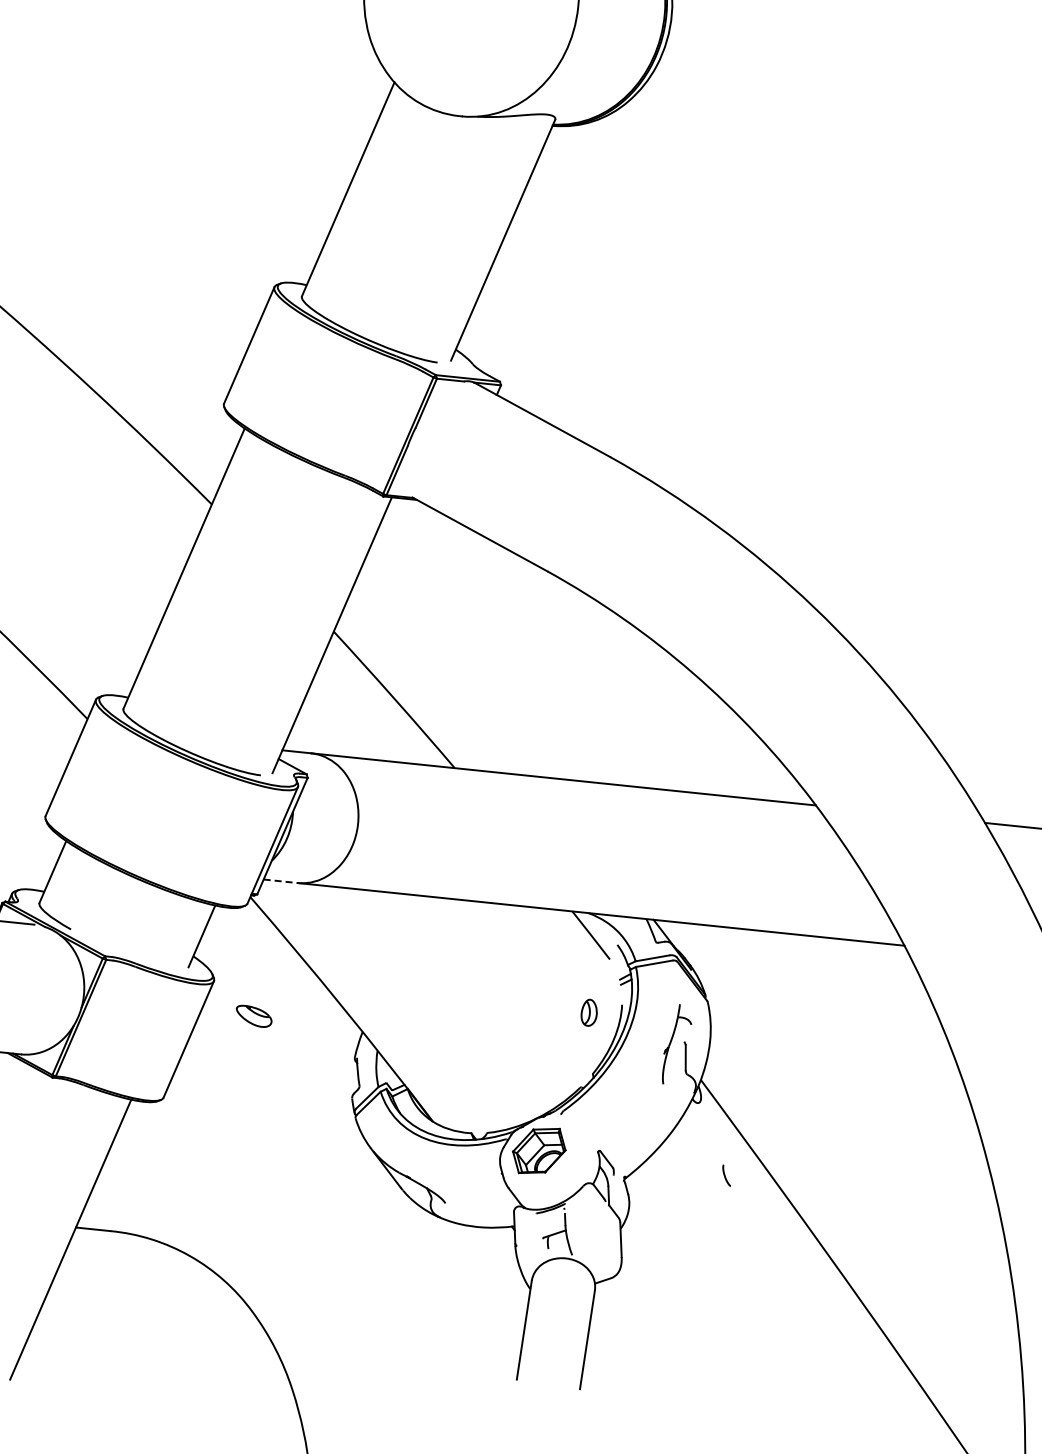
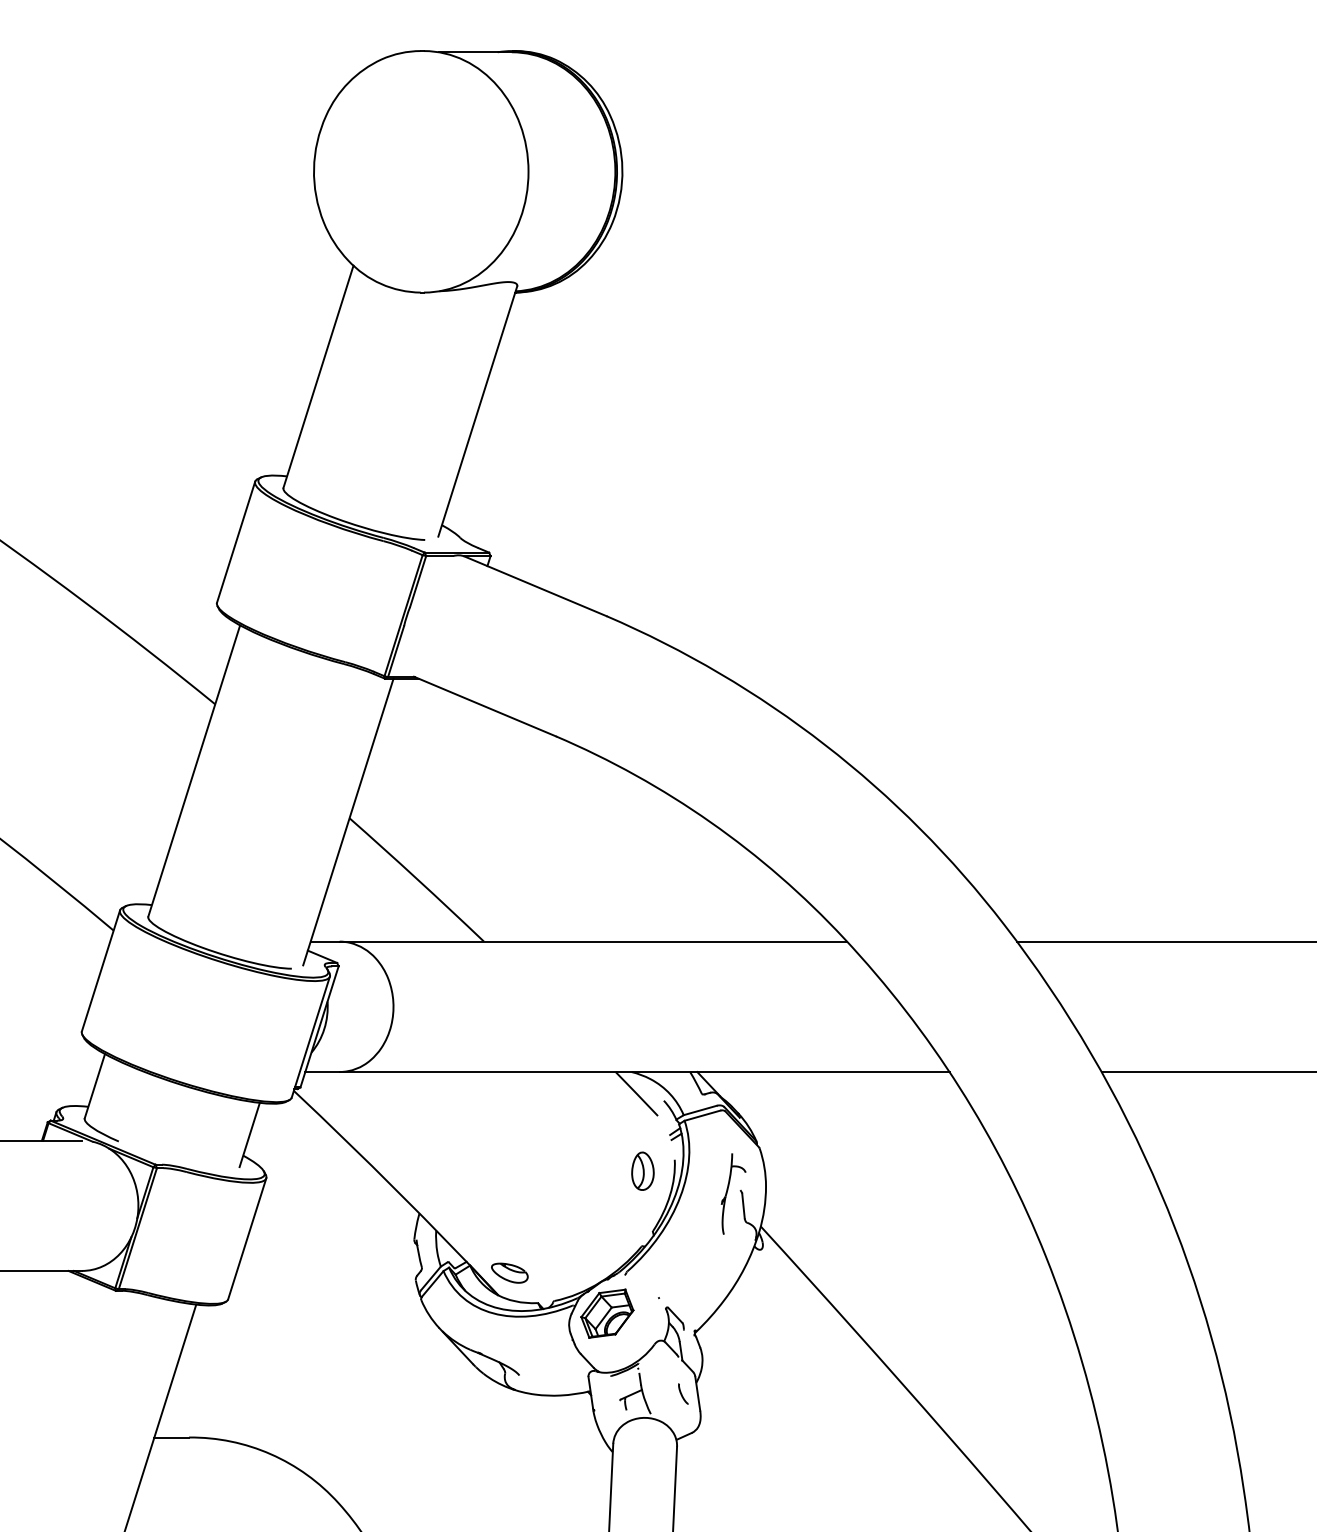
line: (281, 881) -> (323, 1072), dashed -> solid
part: (588, 1012) -> (642, 1170), size x1.43
part: (253, 1015) -> (509, 1272), moved
curve: (725, 1176) -> (682, 1394), moved

